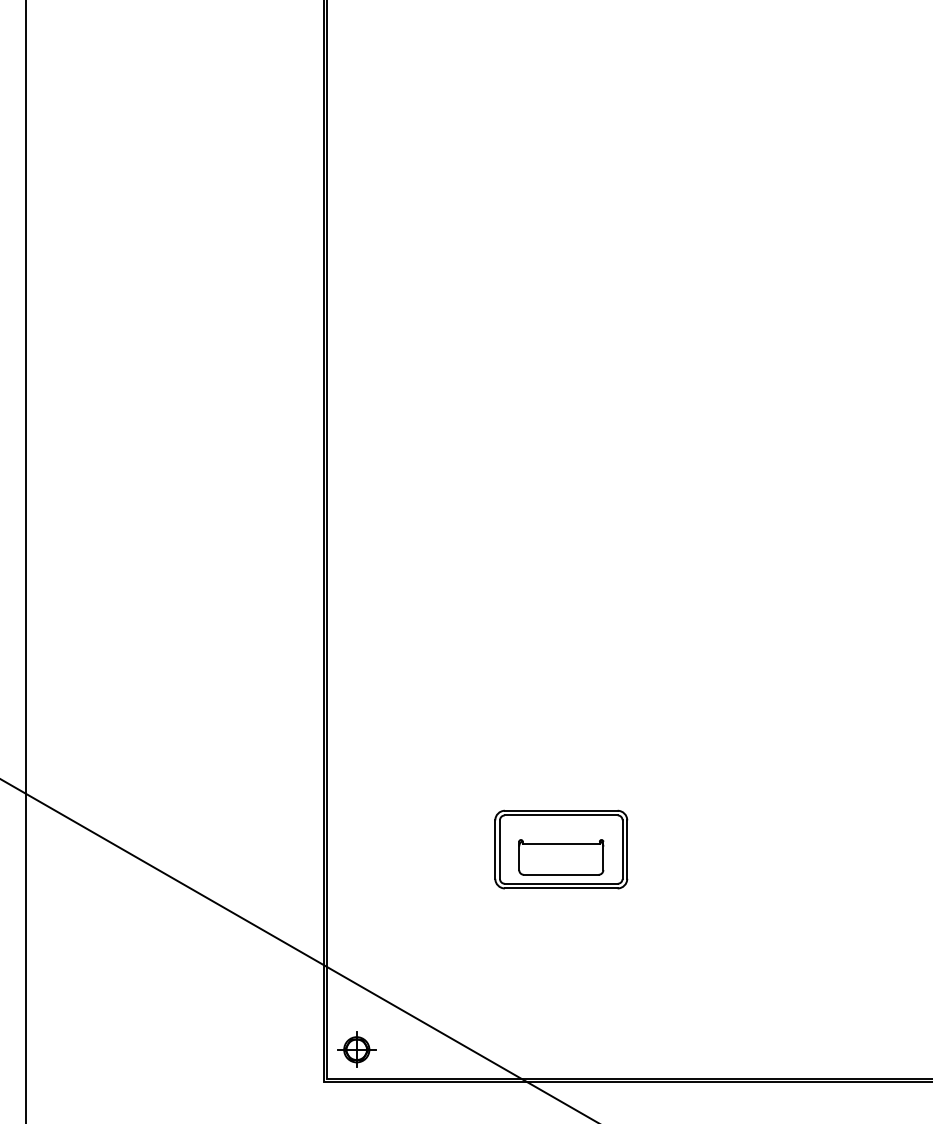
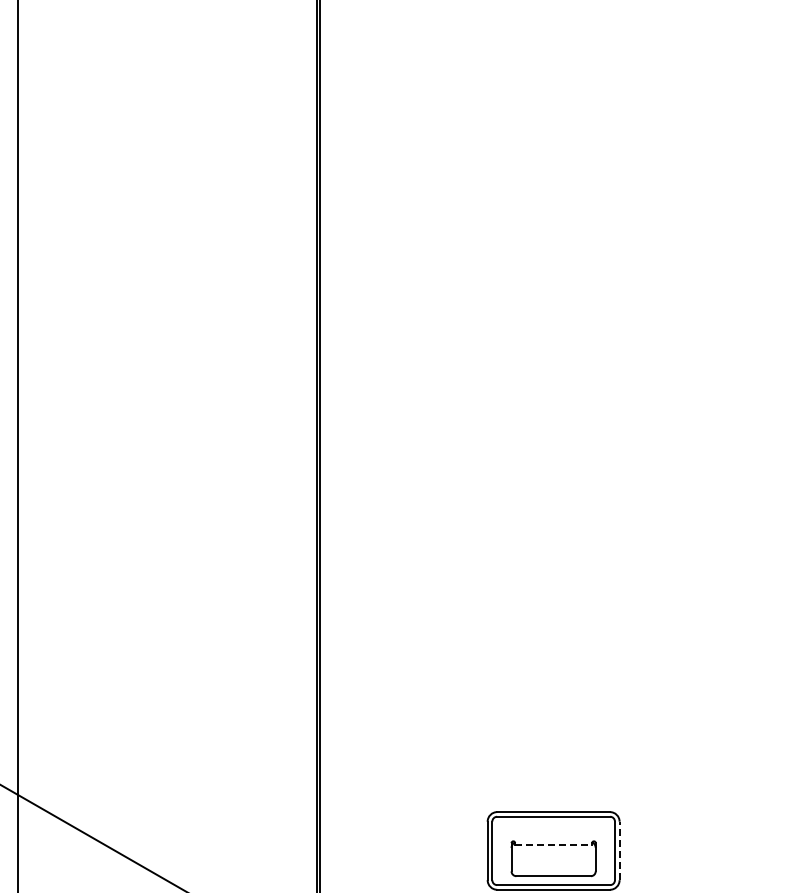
line: (561, 843) -> (553, 844), solid -> dashed
line: (627, 849) -> (619, 850), solid -> dashed

